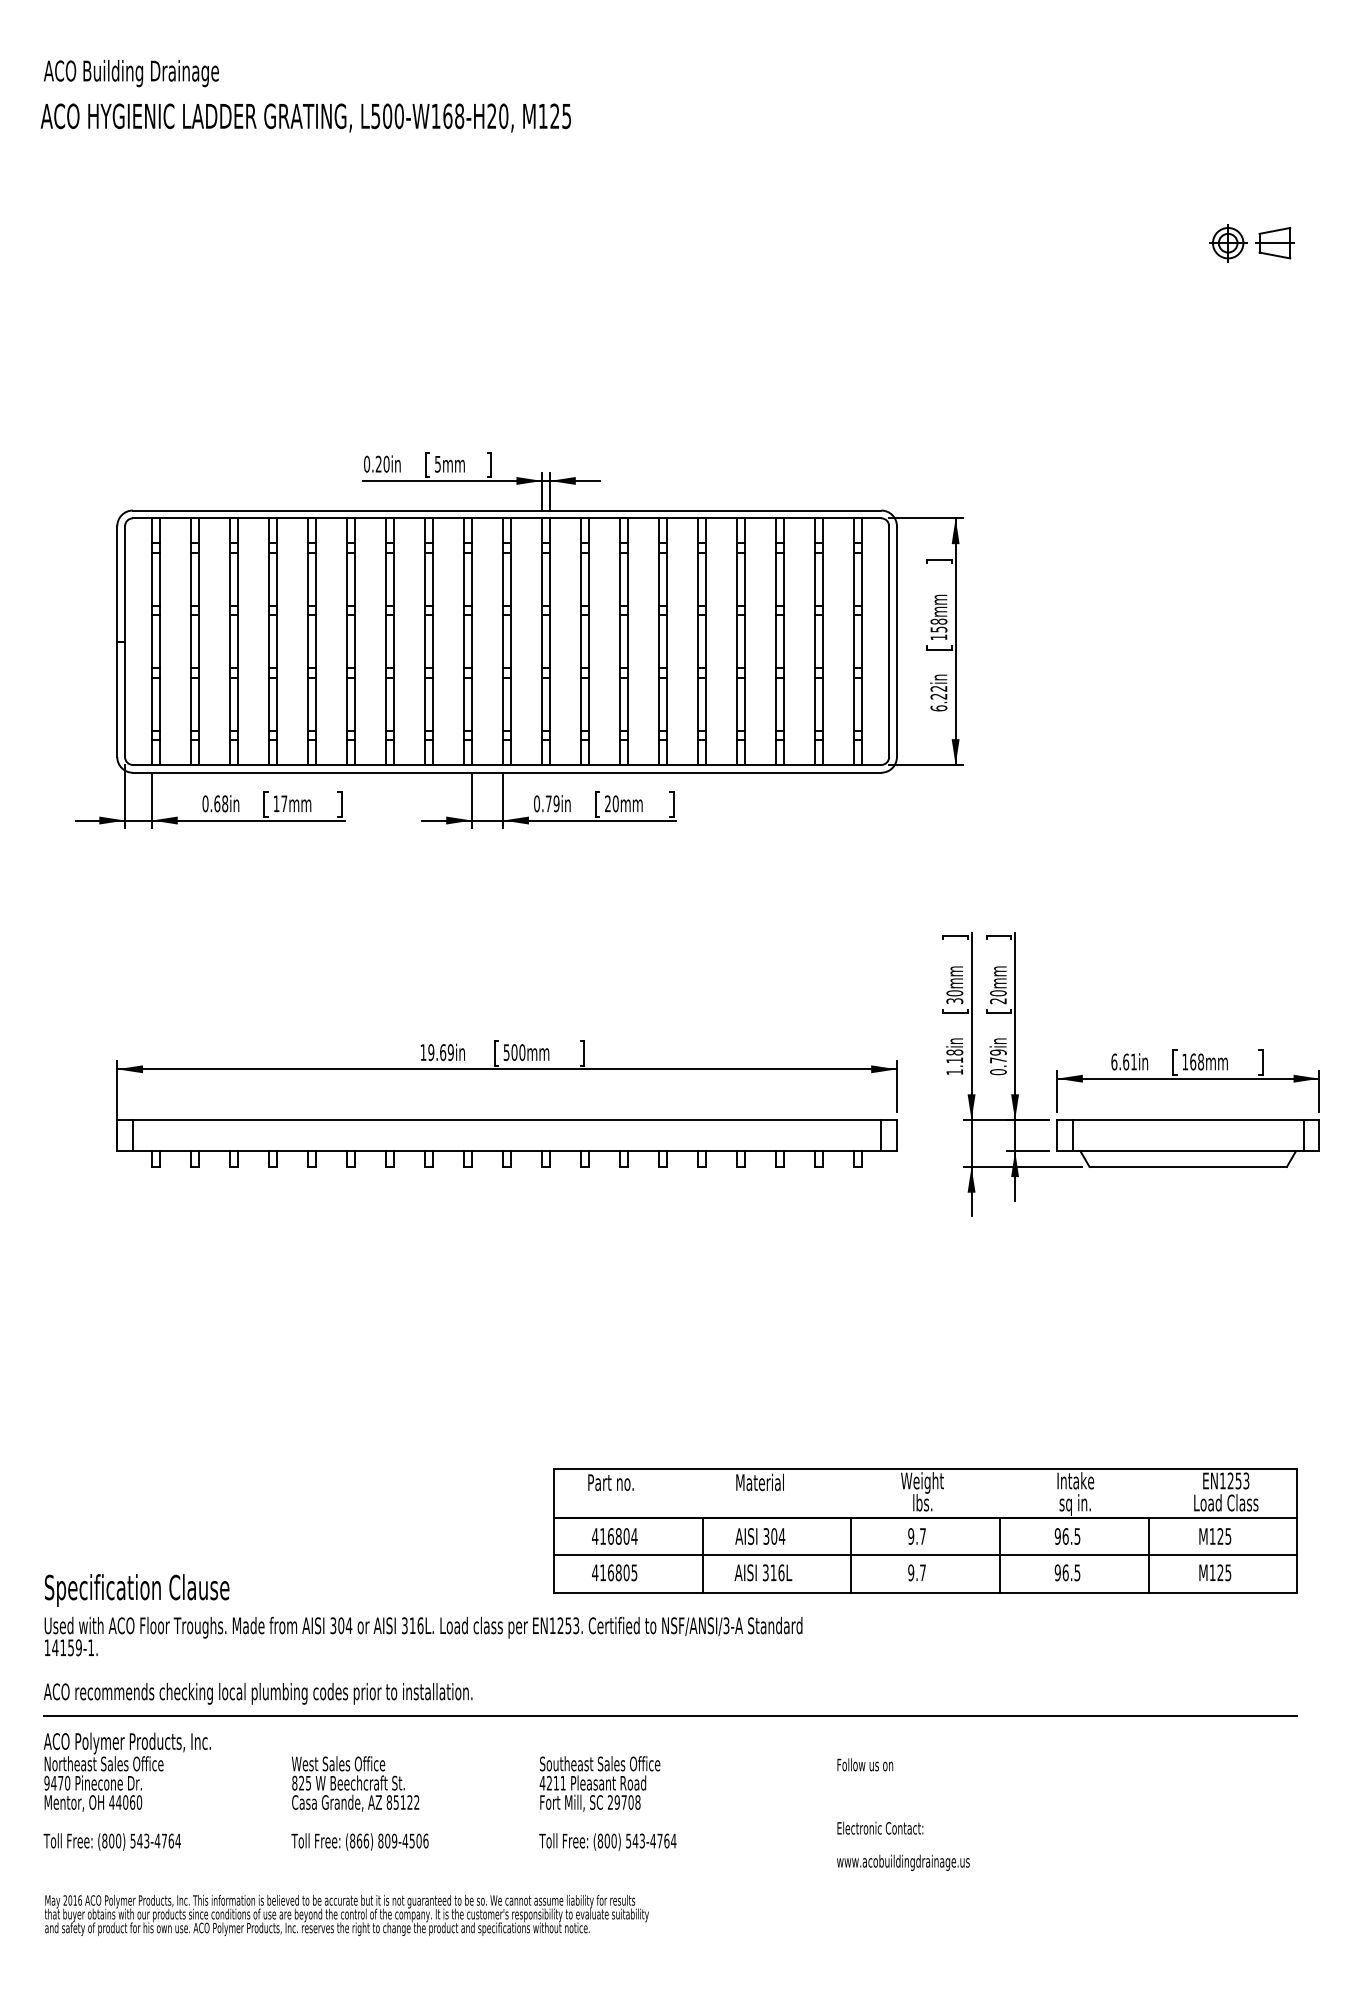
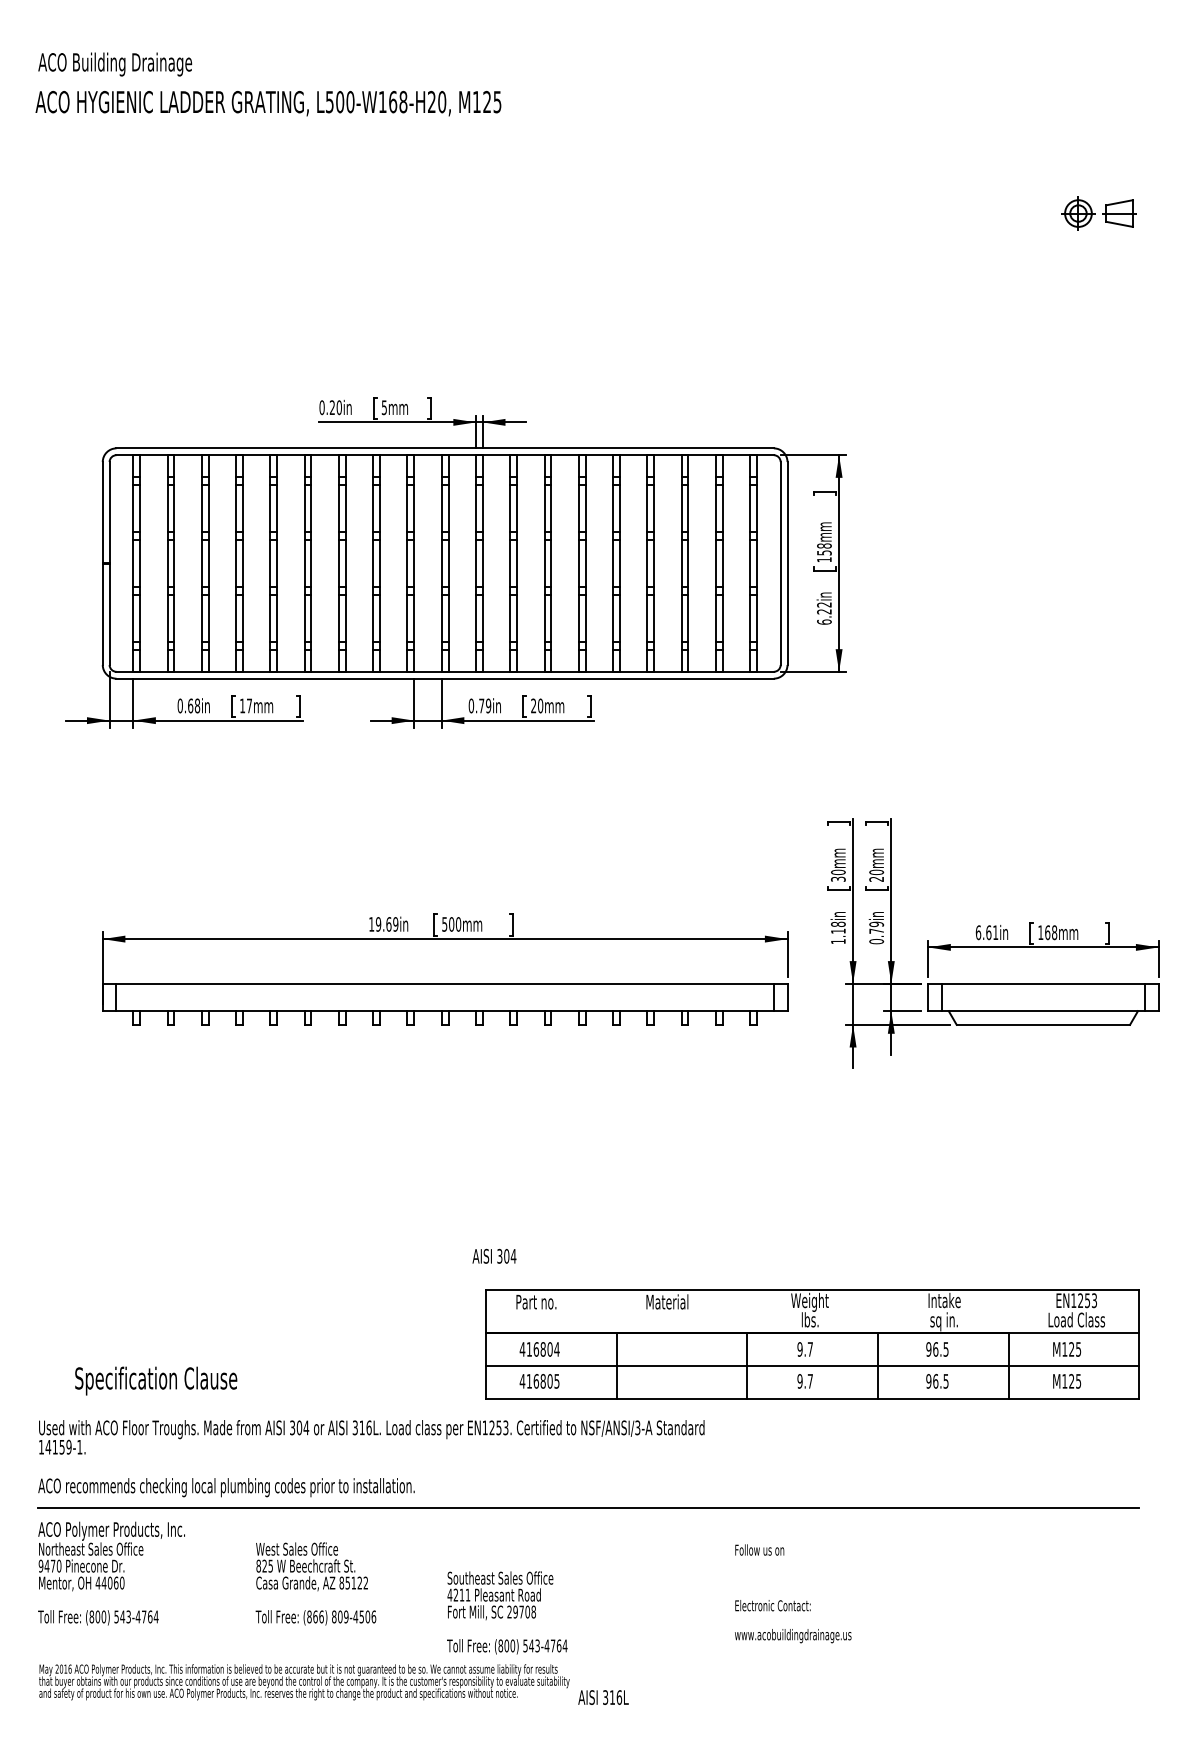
text: (760, 1536) -> (494, 1256), moved
text: (763, 1572) -> (603, 1697), moved
text: (137, 1590) -> (156, 1381), moved
text: (607, 1803) -> (506, 1612), moved

